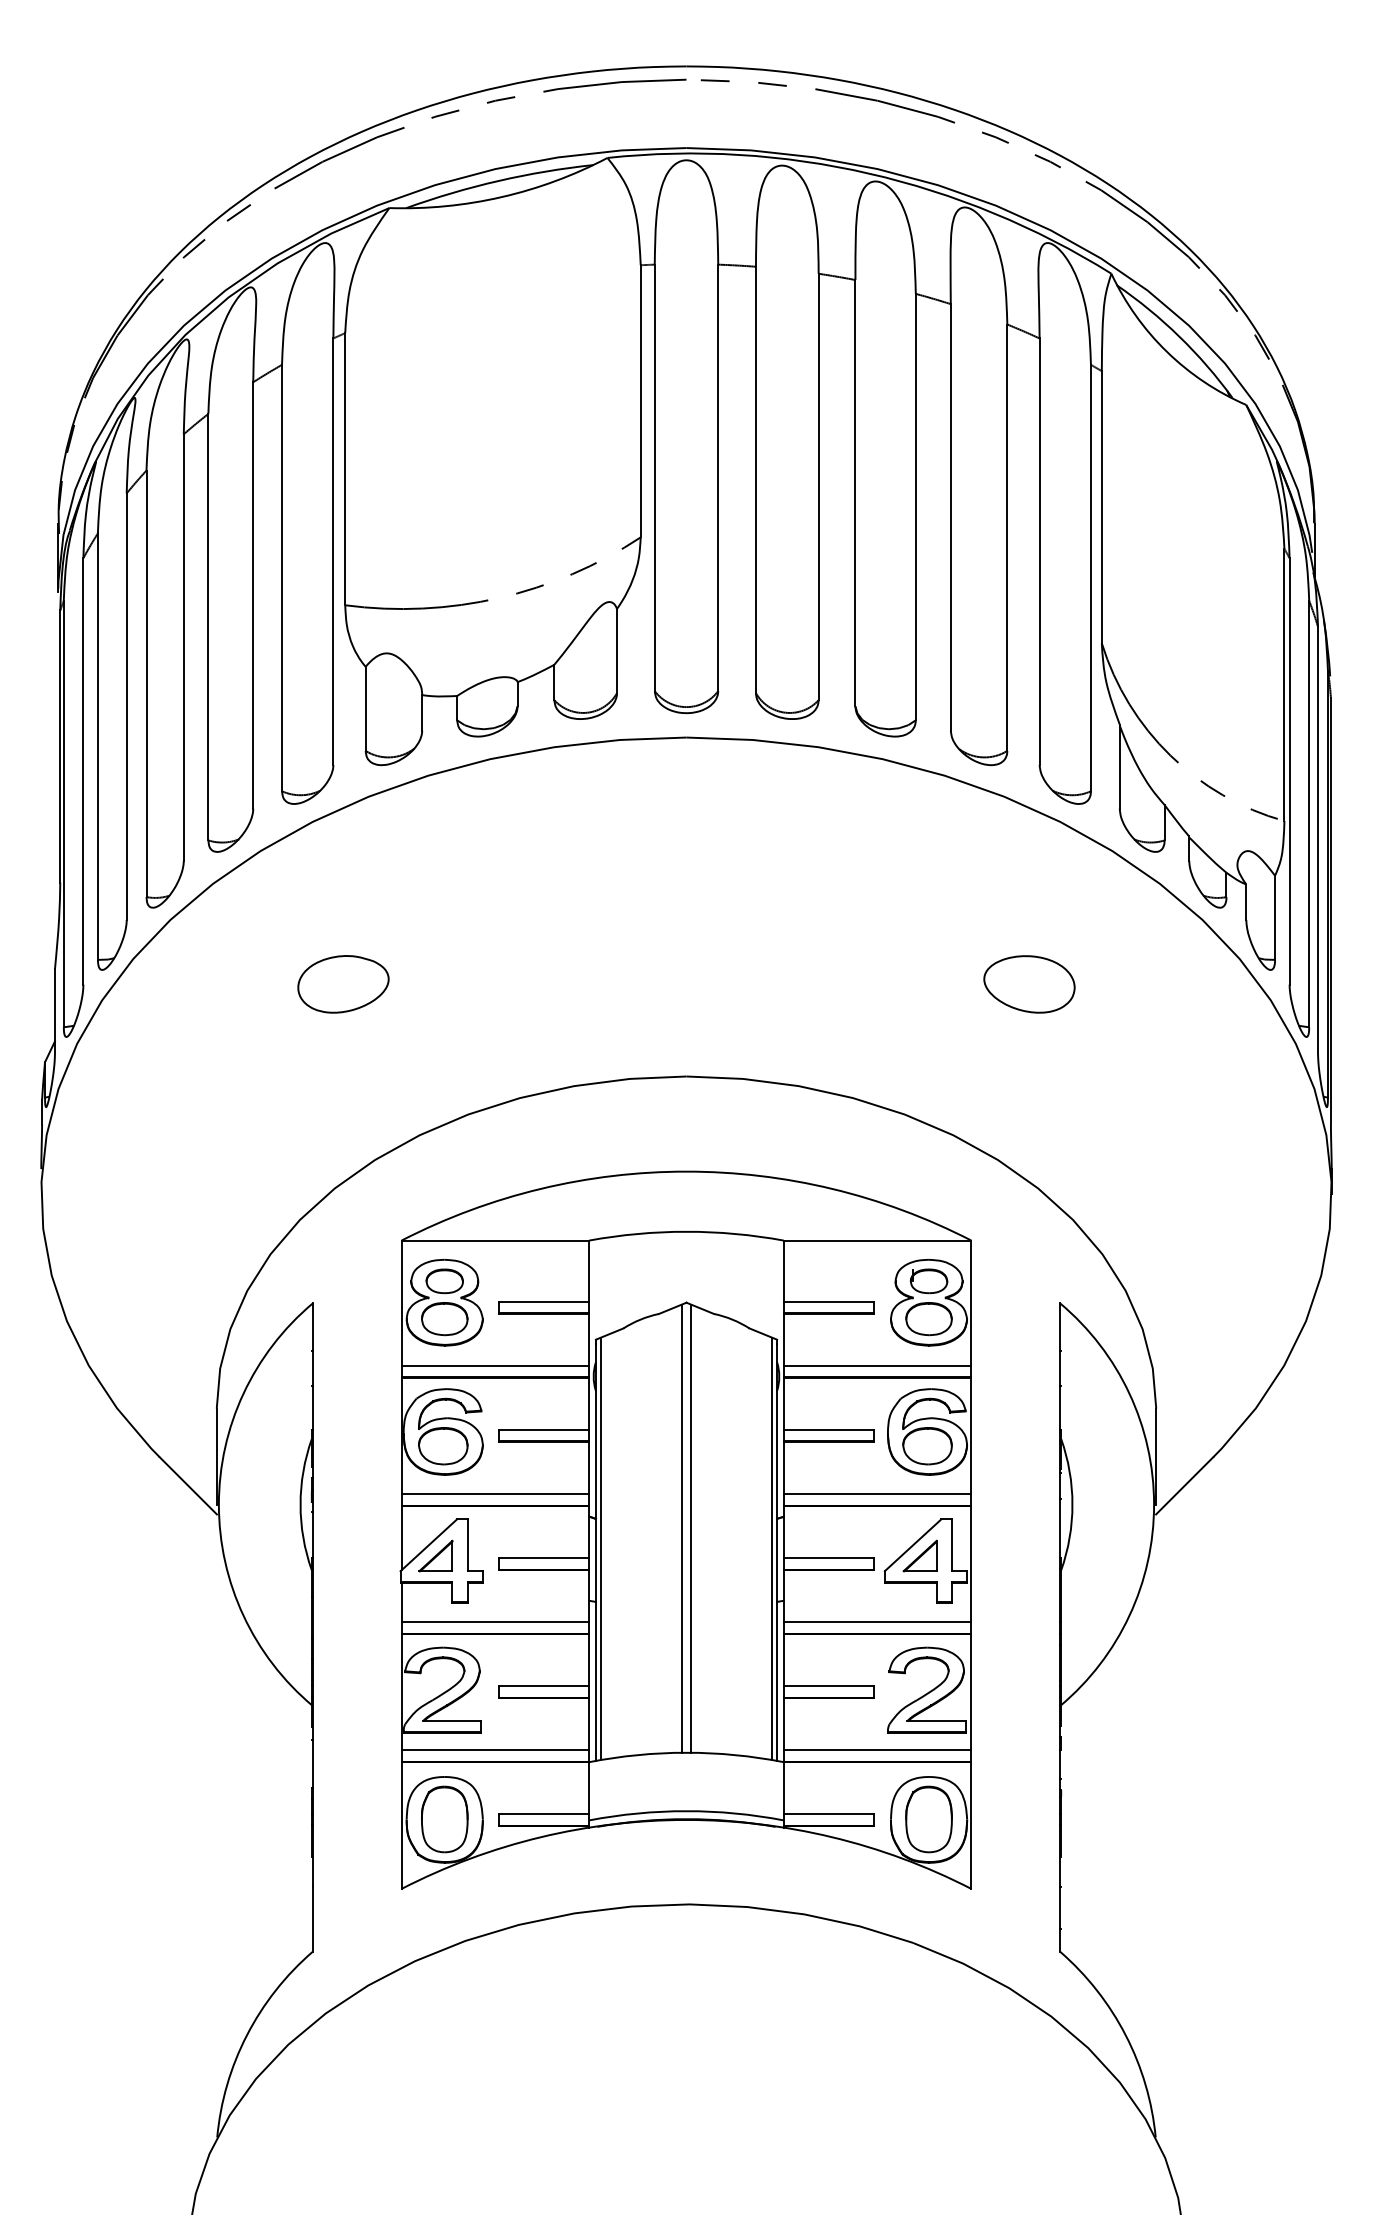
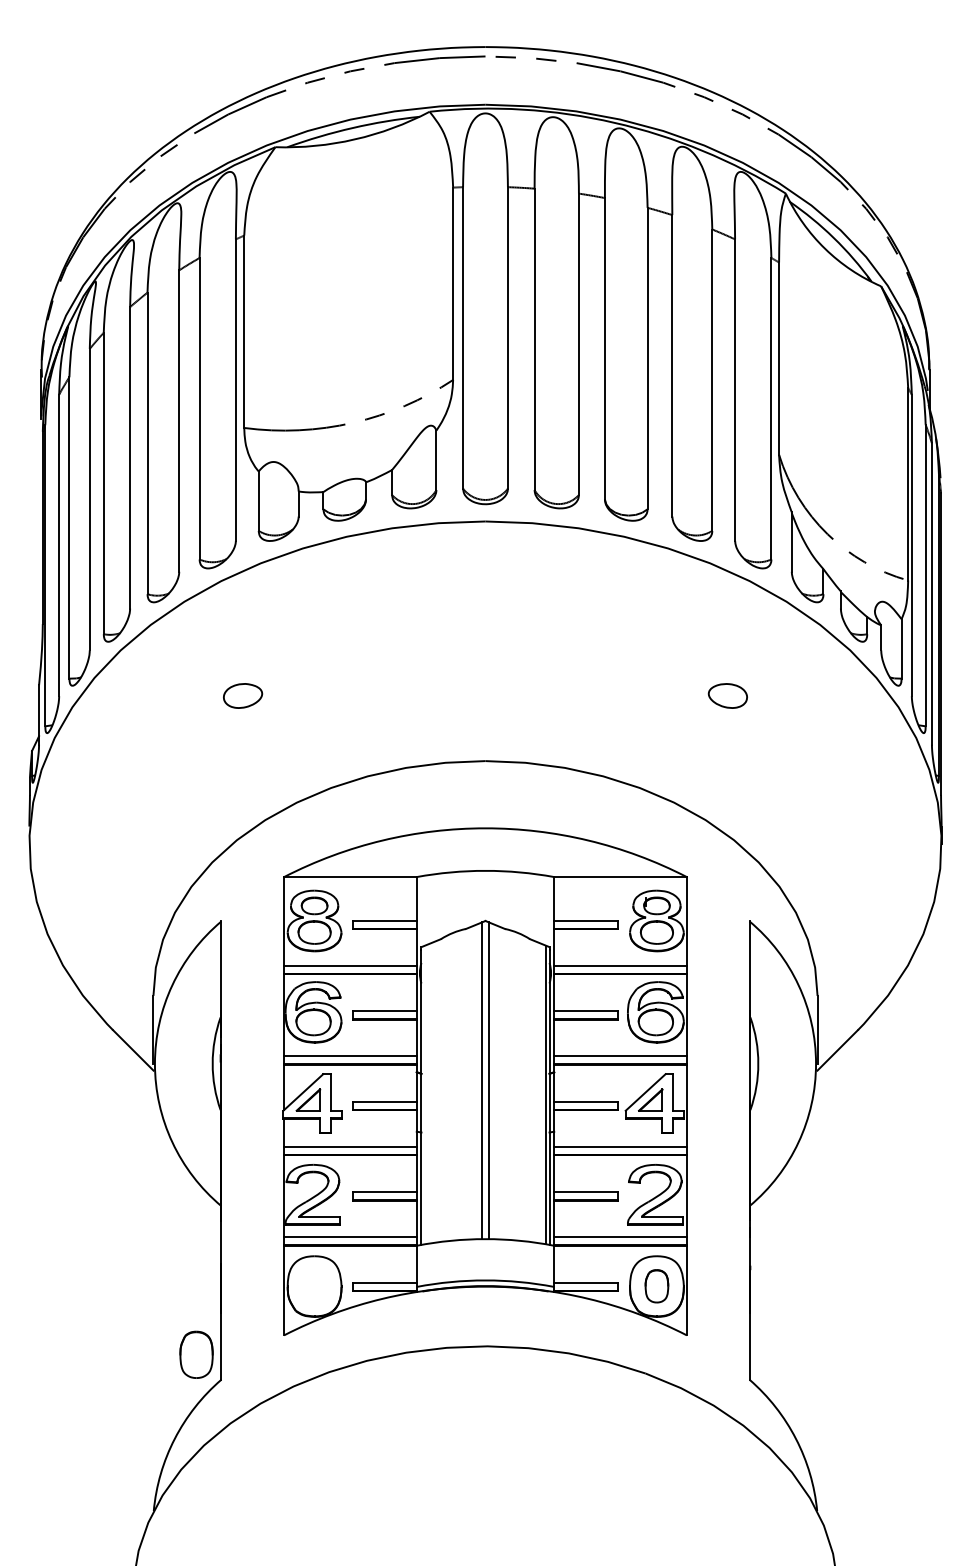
part: (343, 984) -> (243, 696), size x0.6
part: (1029, 984) -> (727, 696), size x0.6
line: (600, 1548) -> (424, 1094), removed
part: (444, 1819) -> (196, 1354), moved
part: (928, 1819) -> (656, 1286), size x0.7

